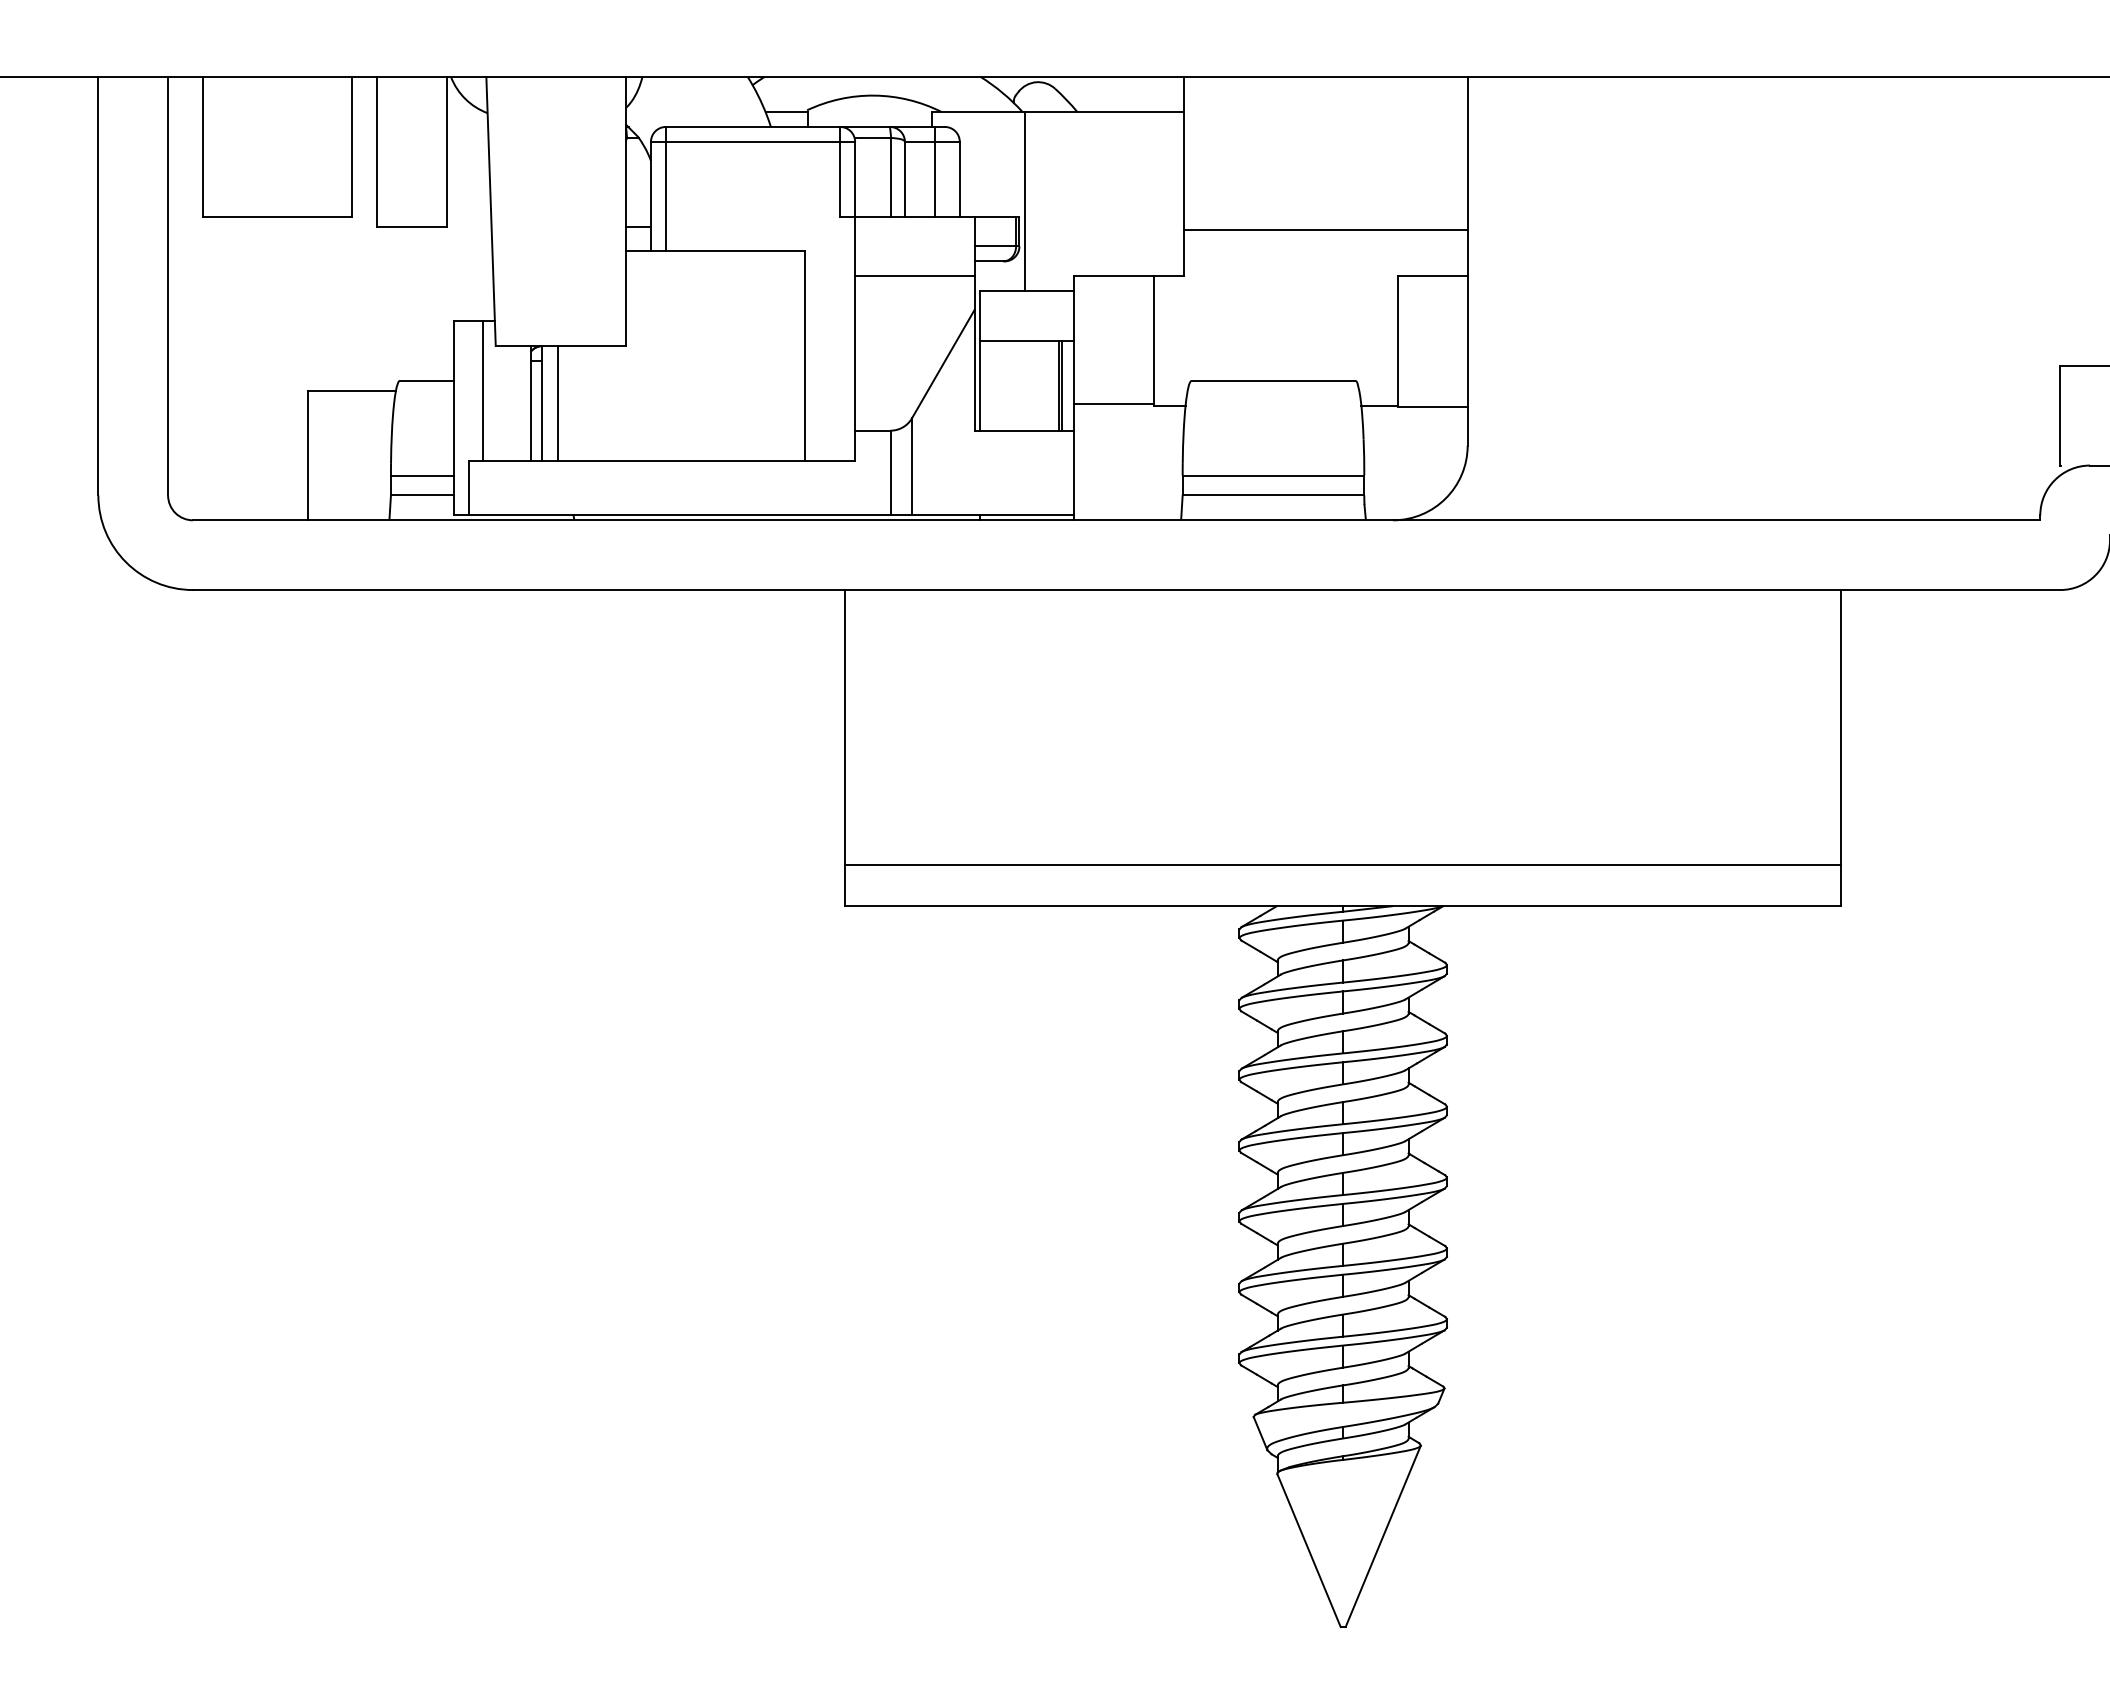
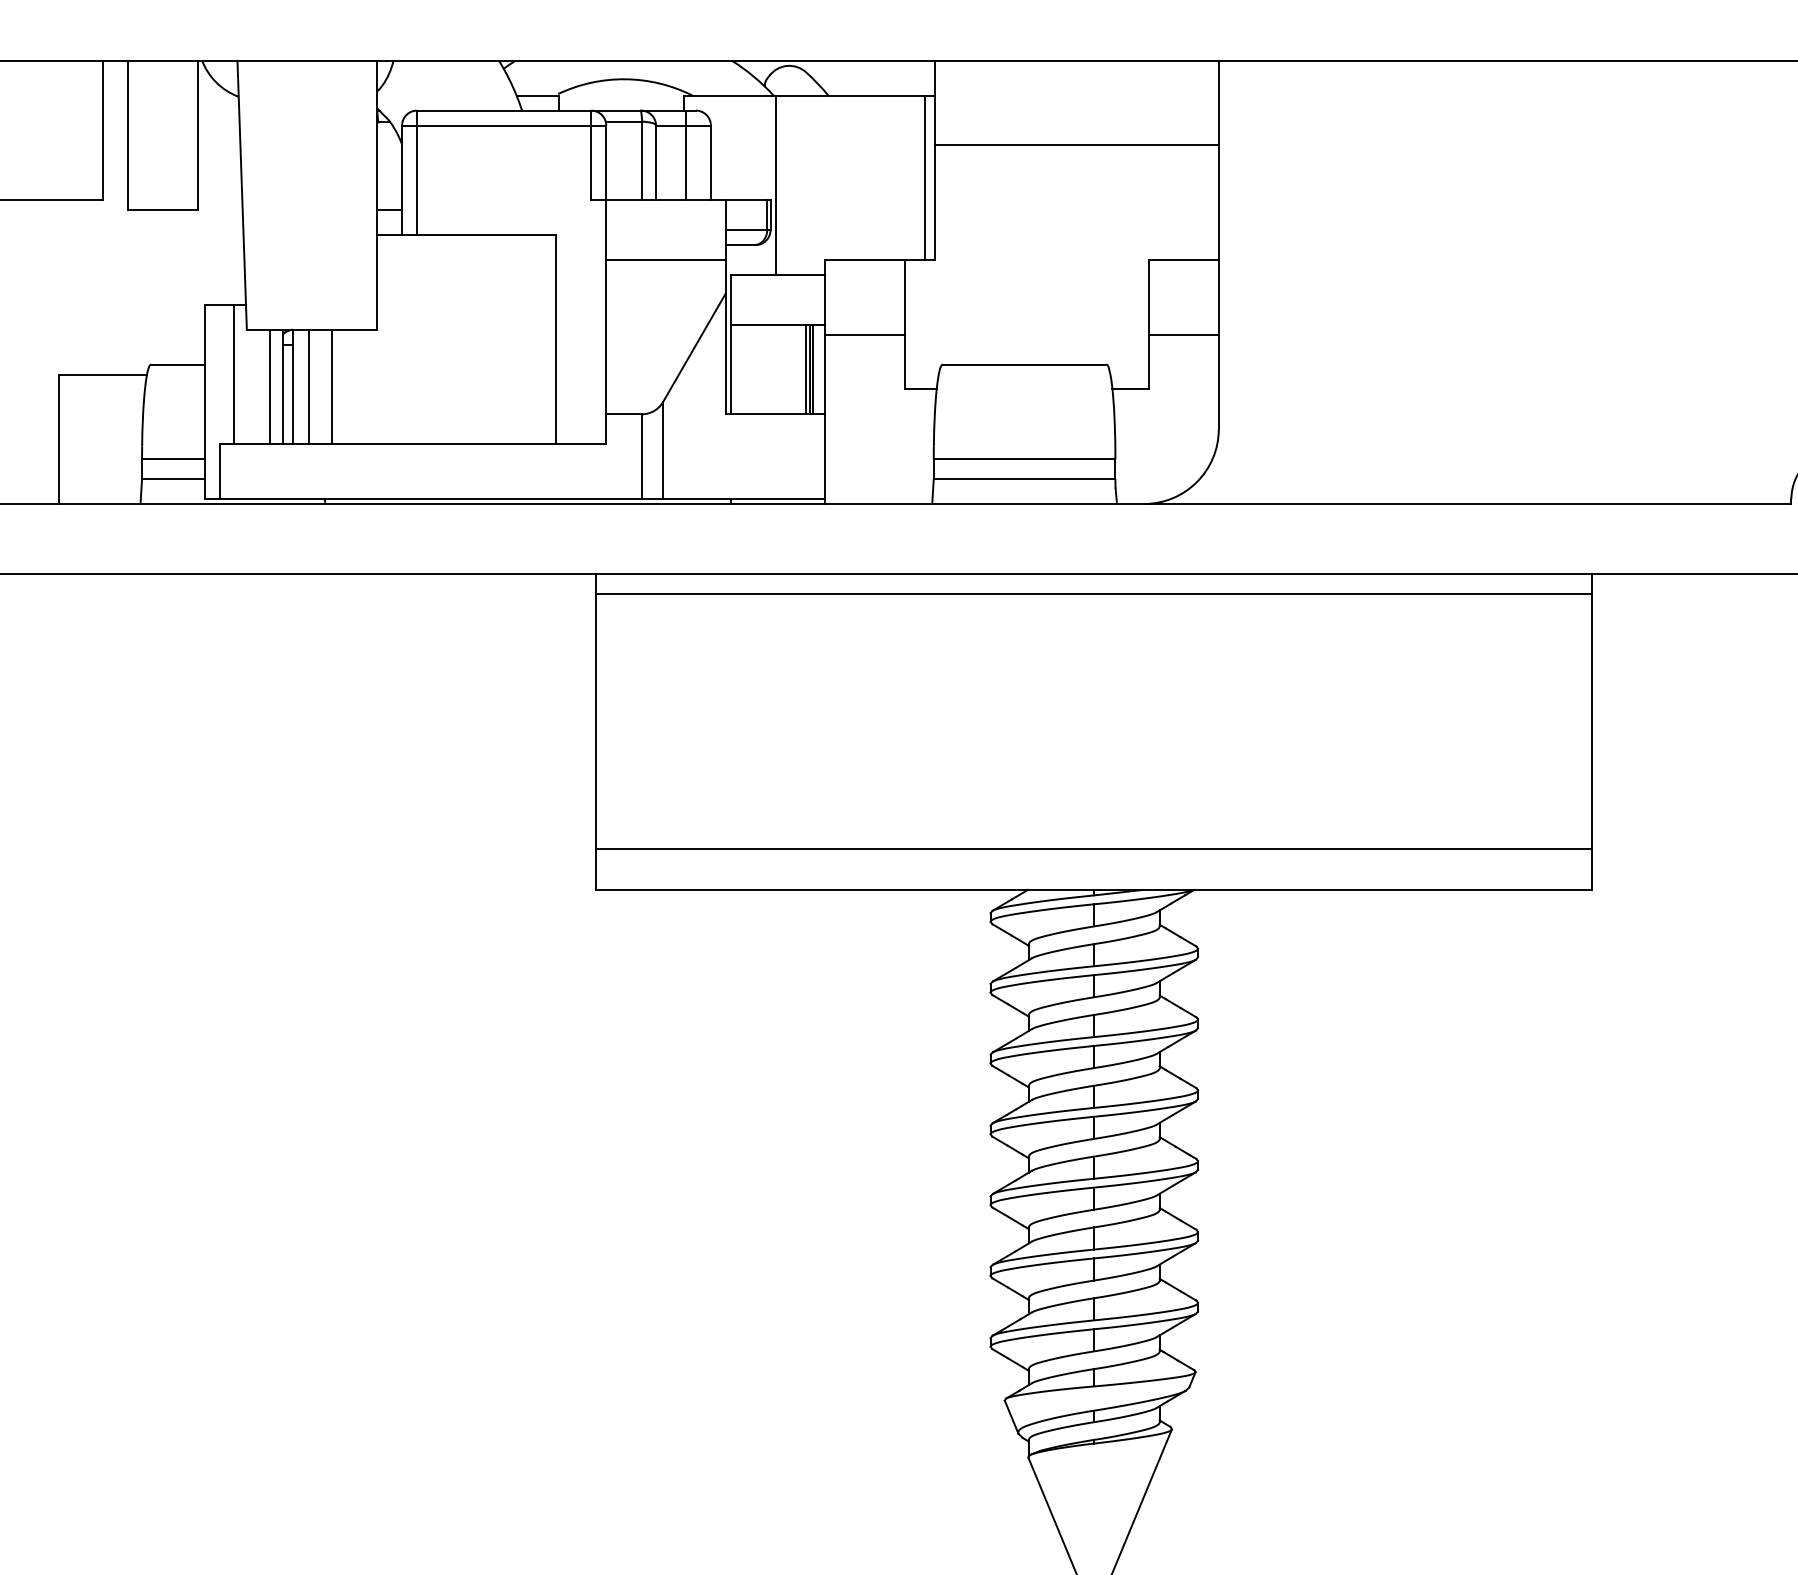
line: (1173, 194) -> (924, 178), added
line: (1325, 229) -> (1076, 145), moved
line: (1054, 385) -> (805, 369), added
line: (518, 403) -> (269, 387), added
line: (581, 403) -> (332, 387), added
line: (1113, 404) -> (864, 335), moved
line: (1432, 407) -> (1183, 335), moved
line: (1343, 610) -> (1094, 594), added

